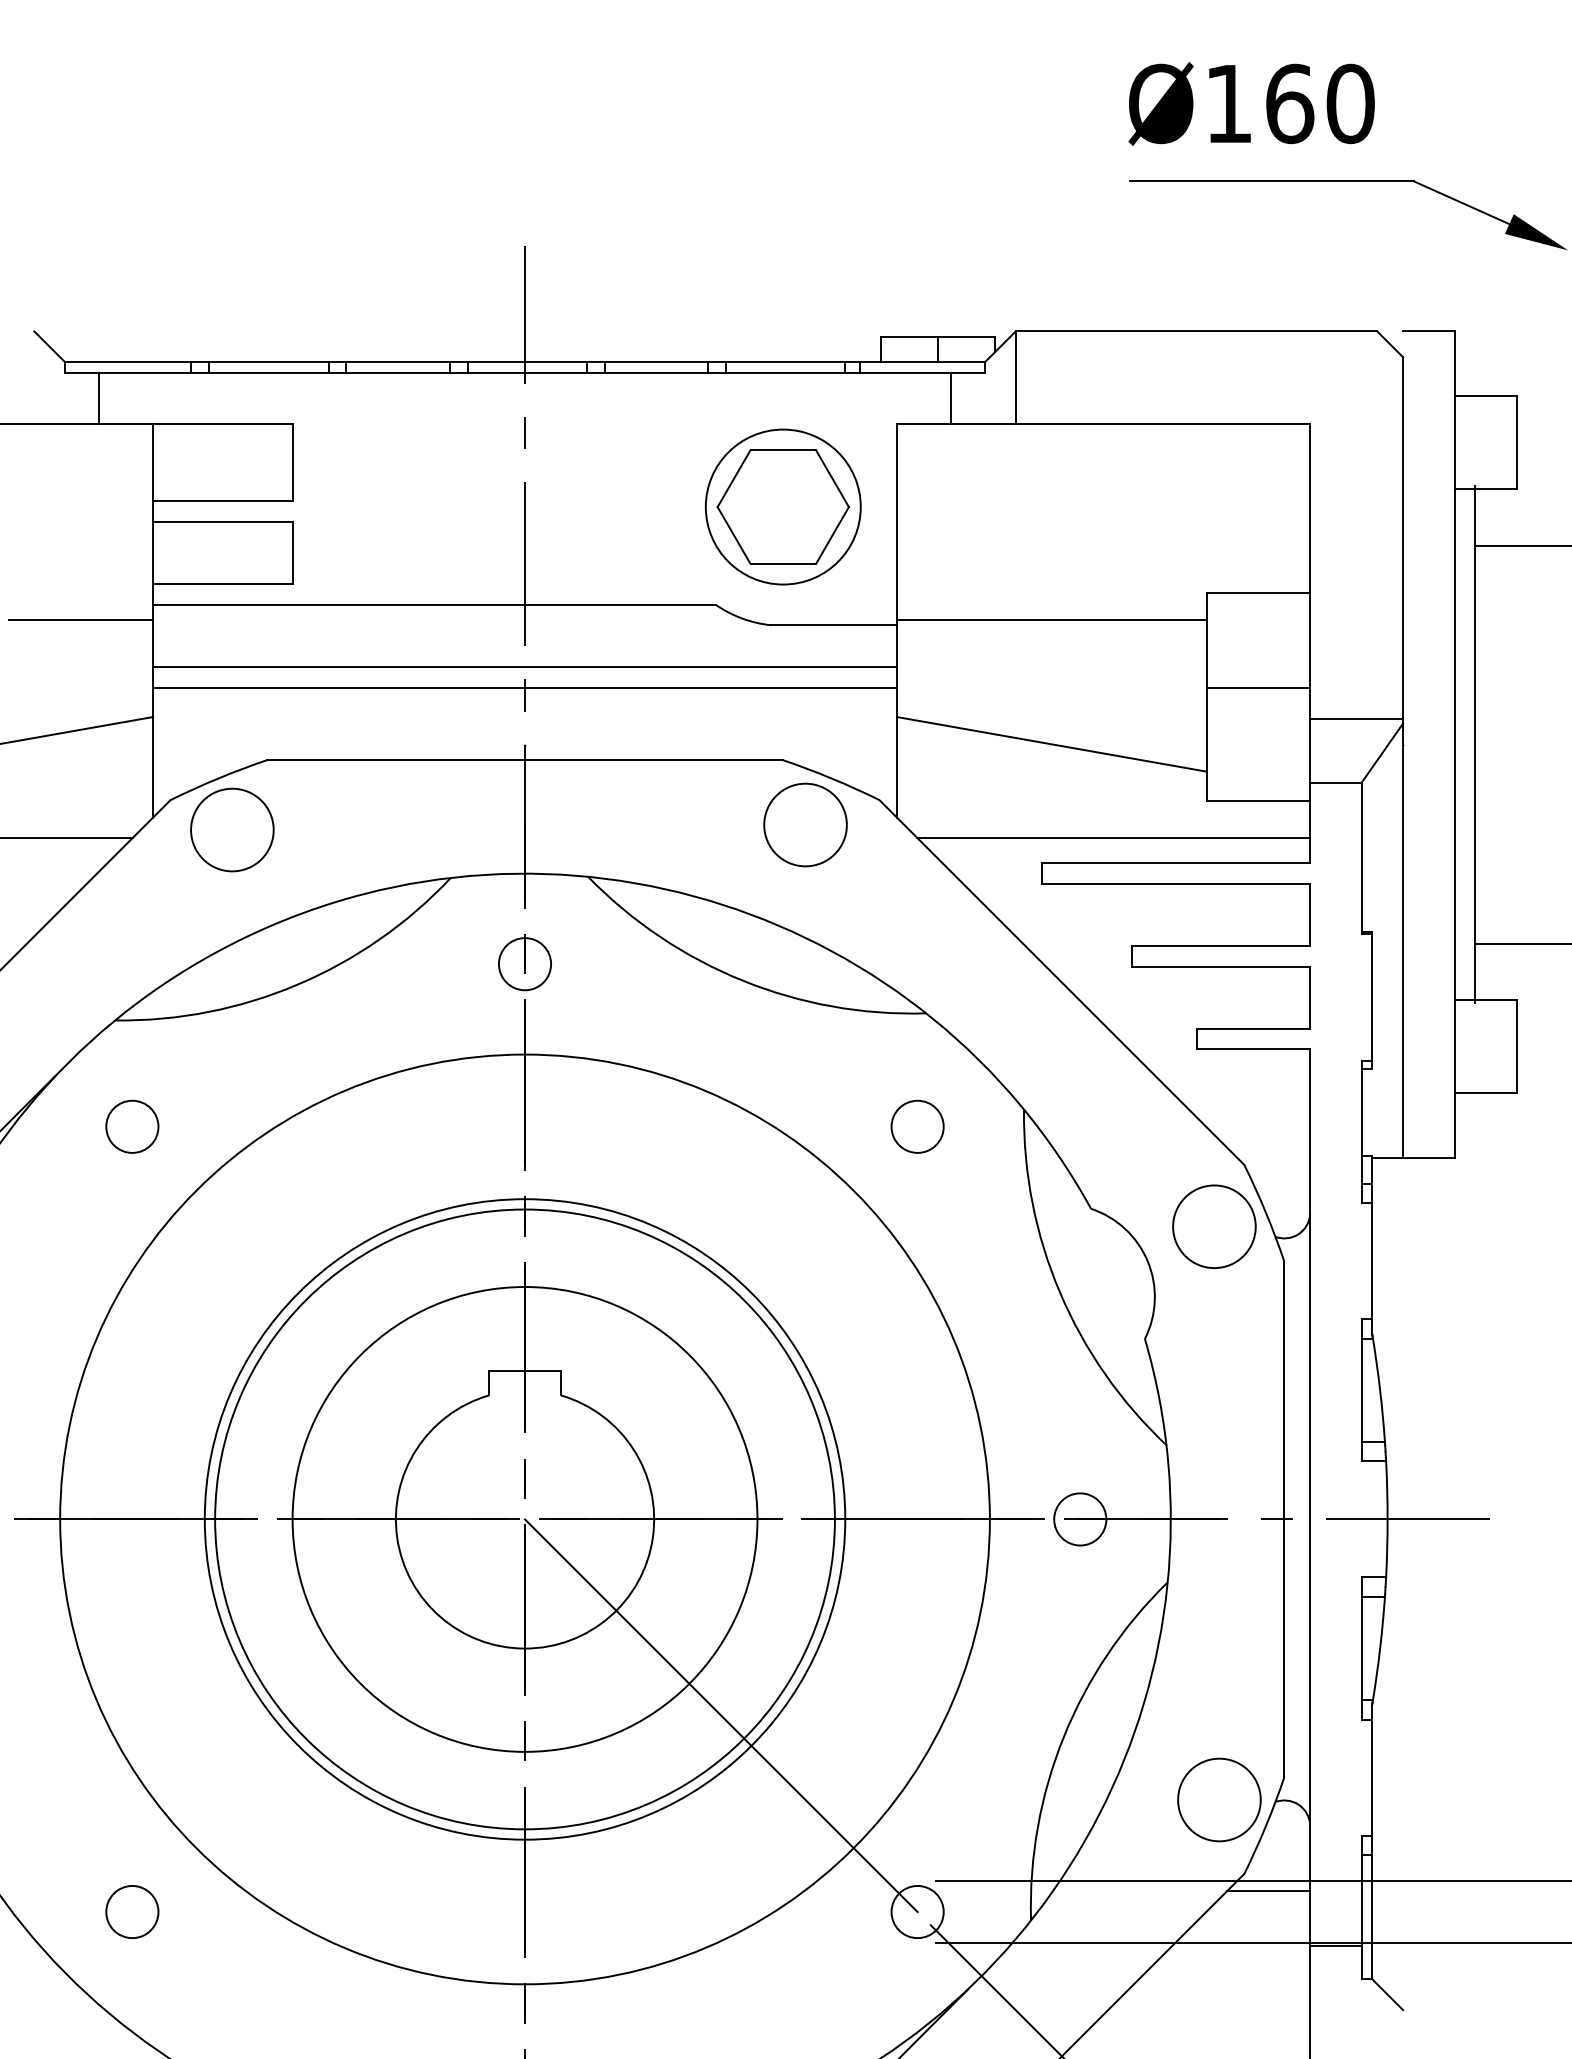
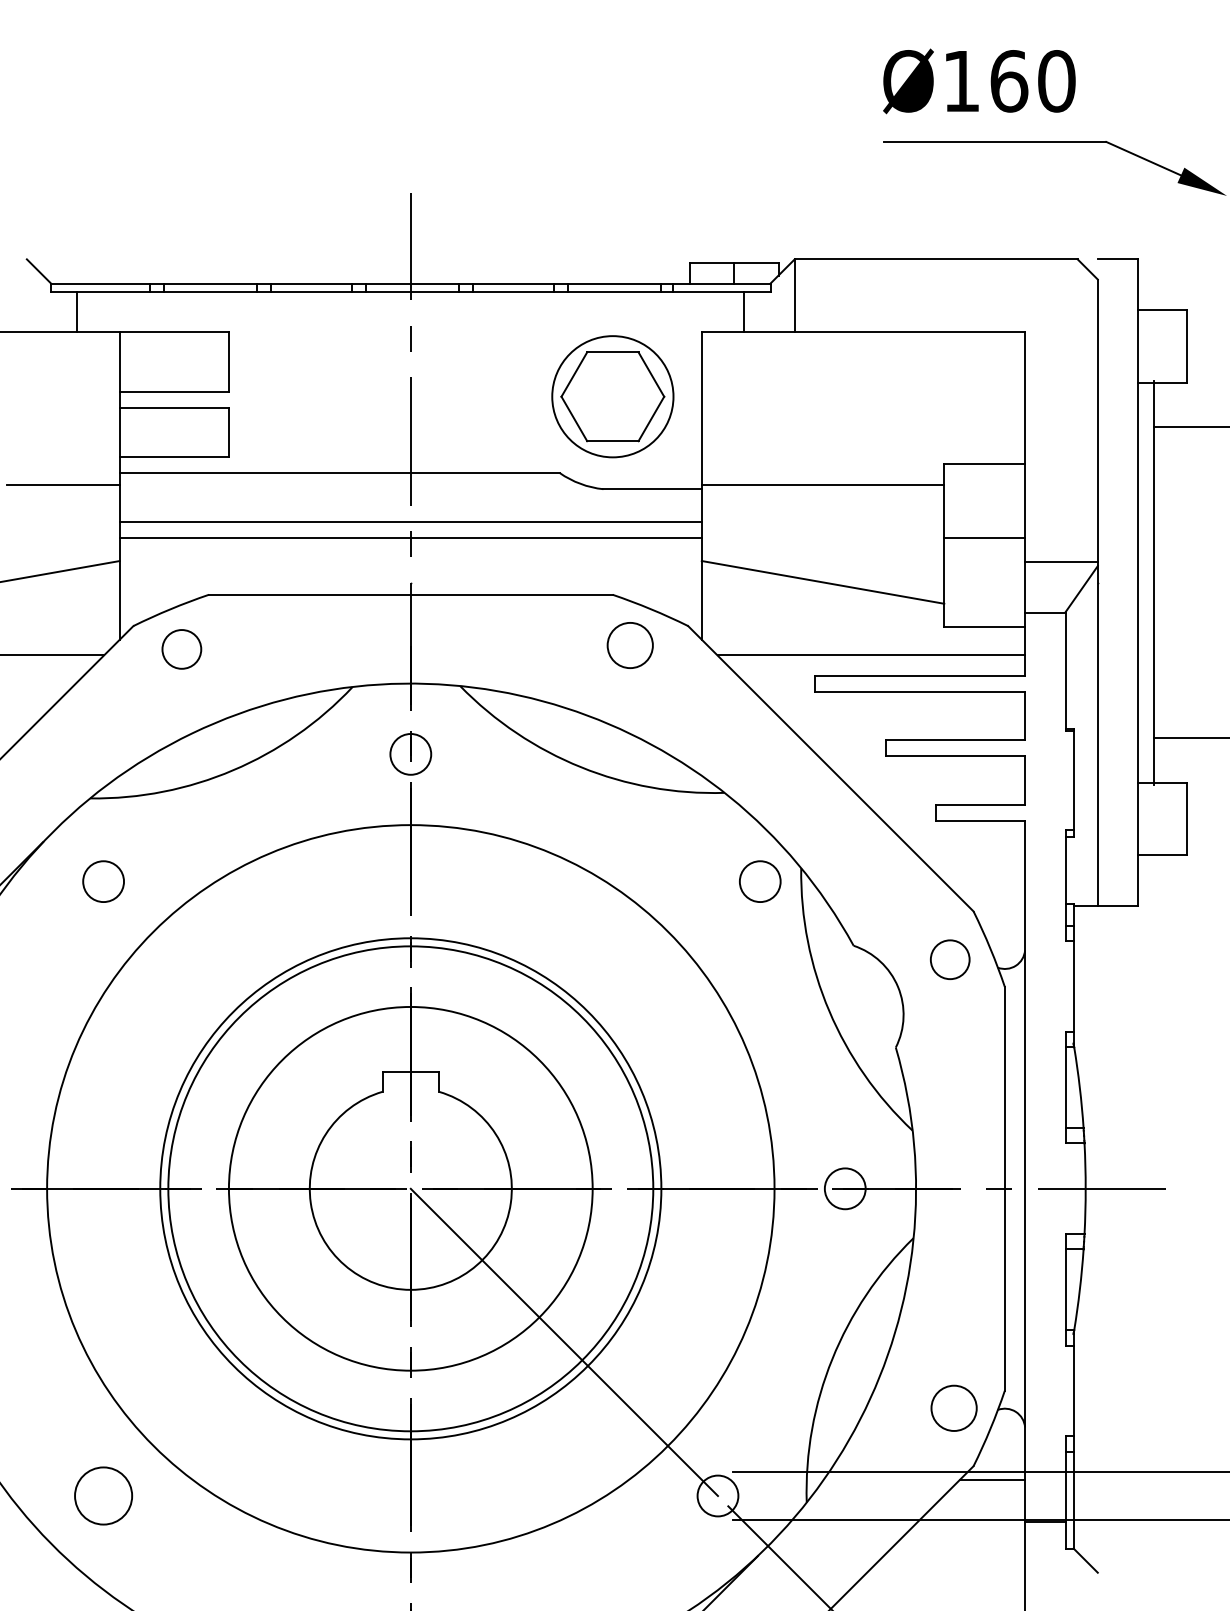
circle: (805, 824) -> (630, 645), size x0.7
circle: (232, 829) -> (181, 649), size x0.6
circle: (917, 1126) -> (760, 881), moved
circle: (1214, 1226) -> (950, 959), size x0.6
circle: (1219, 1799) -> (954, 1407), size x0.7
circle: (132, 1911) -> (103, 1495), size x1.4

